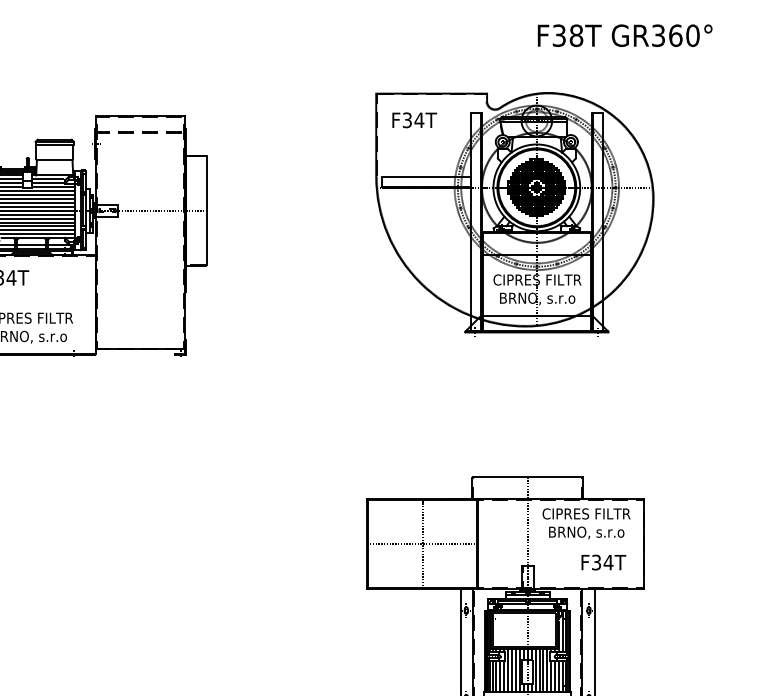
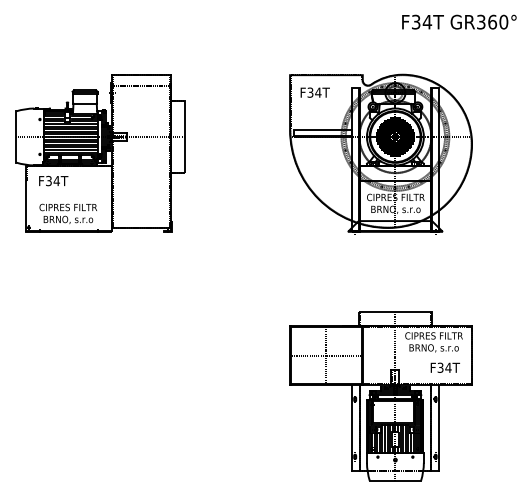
text: (576, 34) -> (427, 21), F38T -> F34T
part: (514, 213) -> (380, 153), moved

